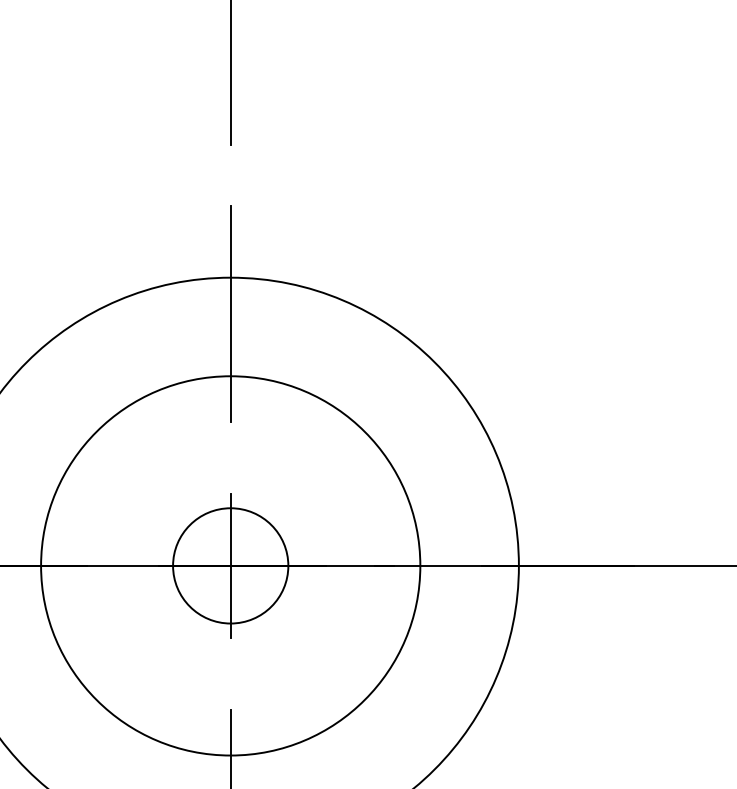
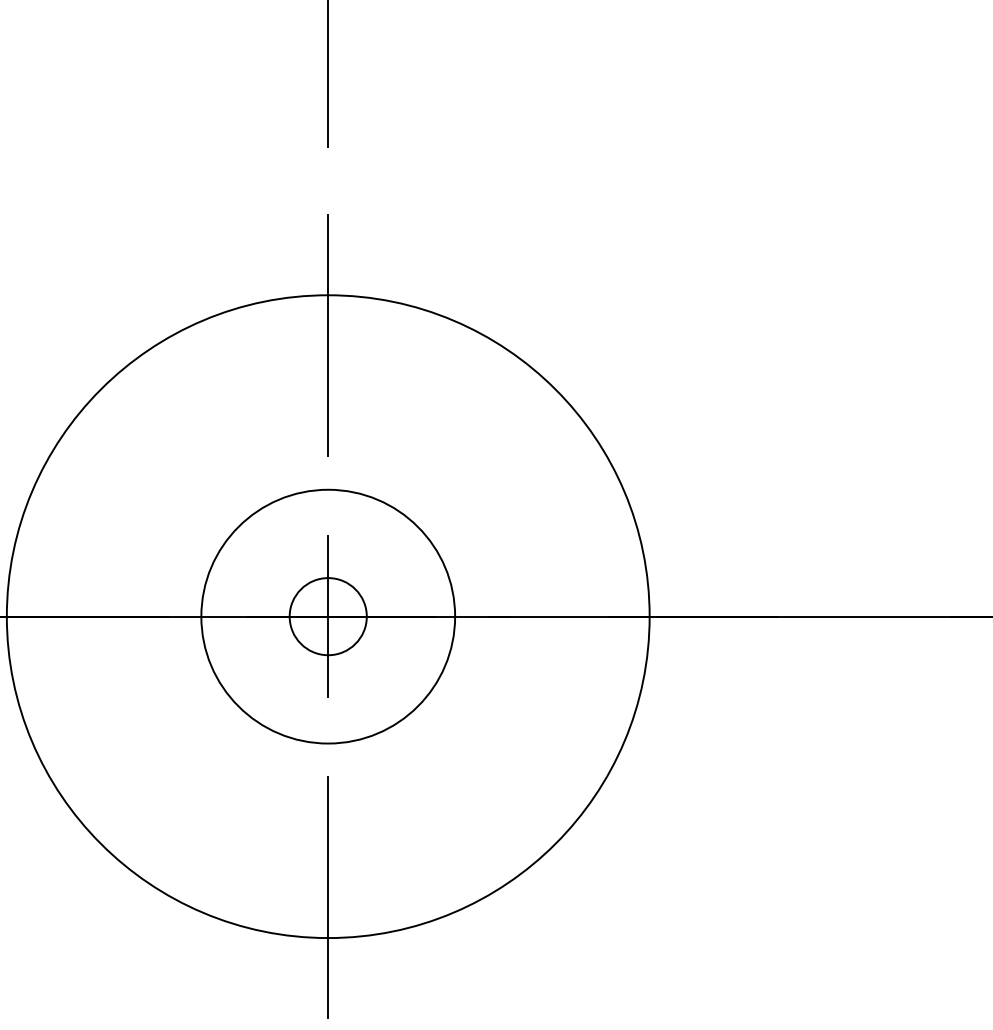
circle: (230, 565) -> (327, 616), size x0.6
circle: (230, 565) -> (327, 616), size x0.6

